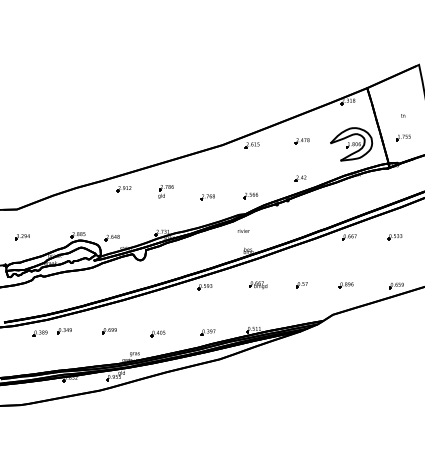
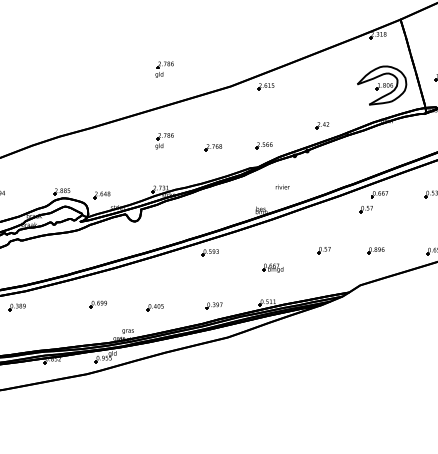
part: (165, 130) -> (164, 69), added
part: (301, 141) -> (323, 82), removed
part: (123, 189) -> (114, 138), removed
text: (243, 230) -> (282, 186), moved
part: (337, 250) -> (365, 209), added
part: (258, 285) -> (273, 268), moved
part: (64, 331) -> (45, 304), removed

